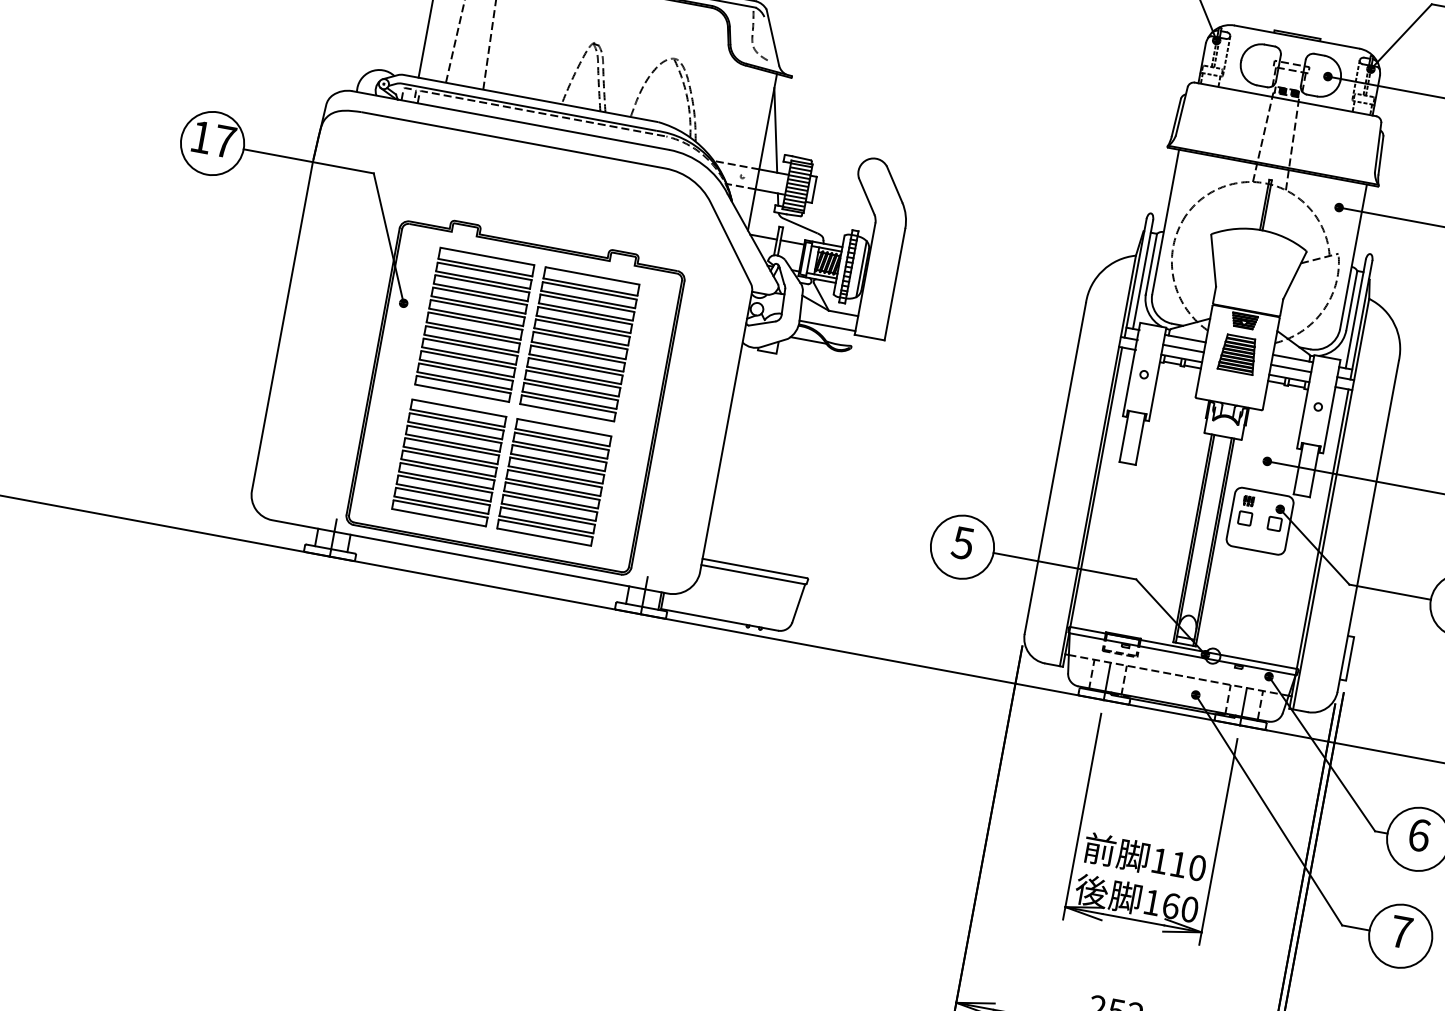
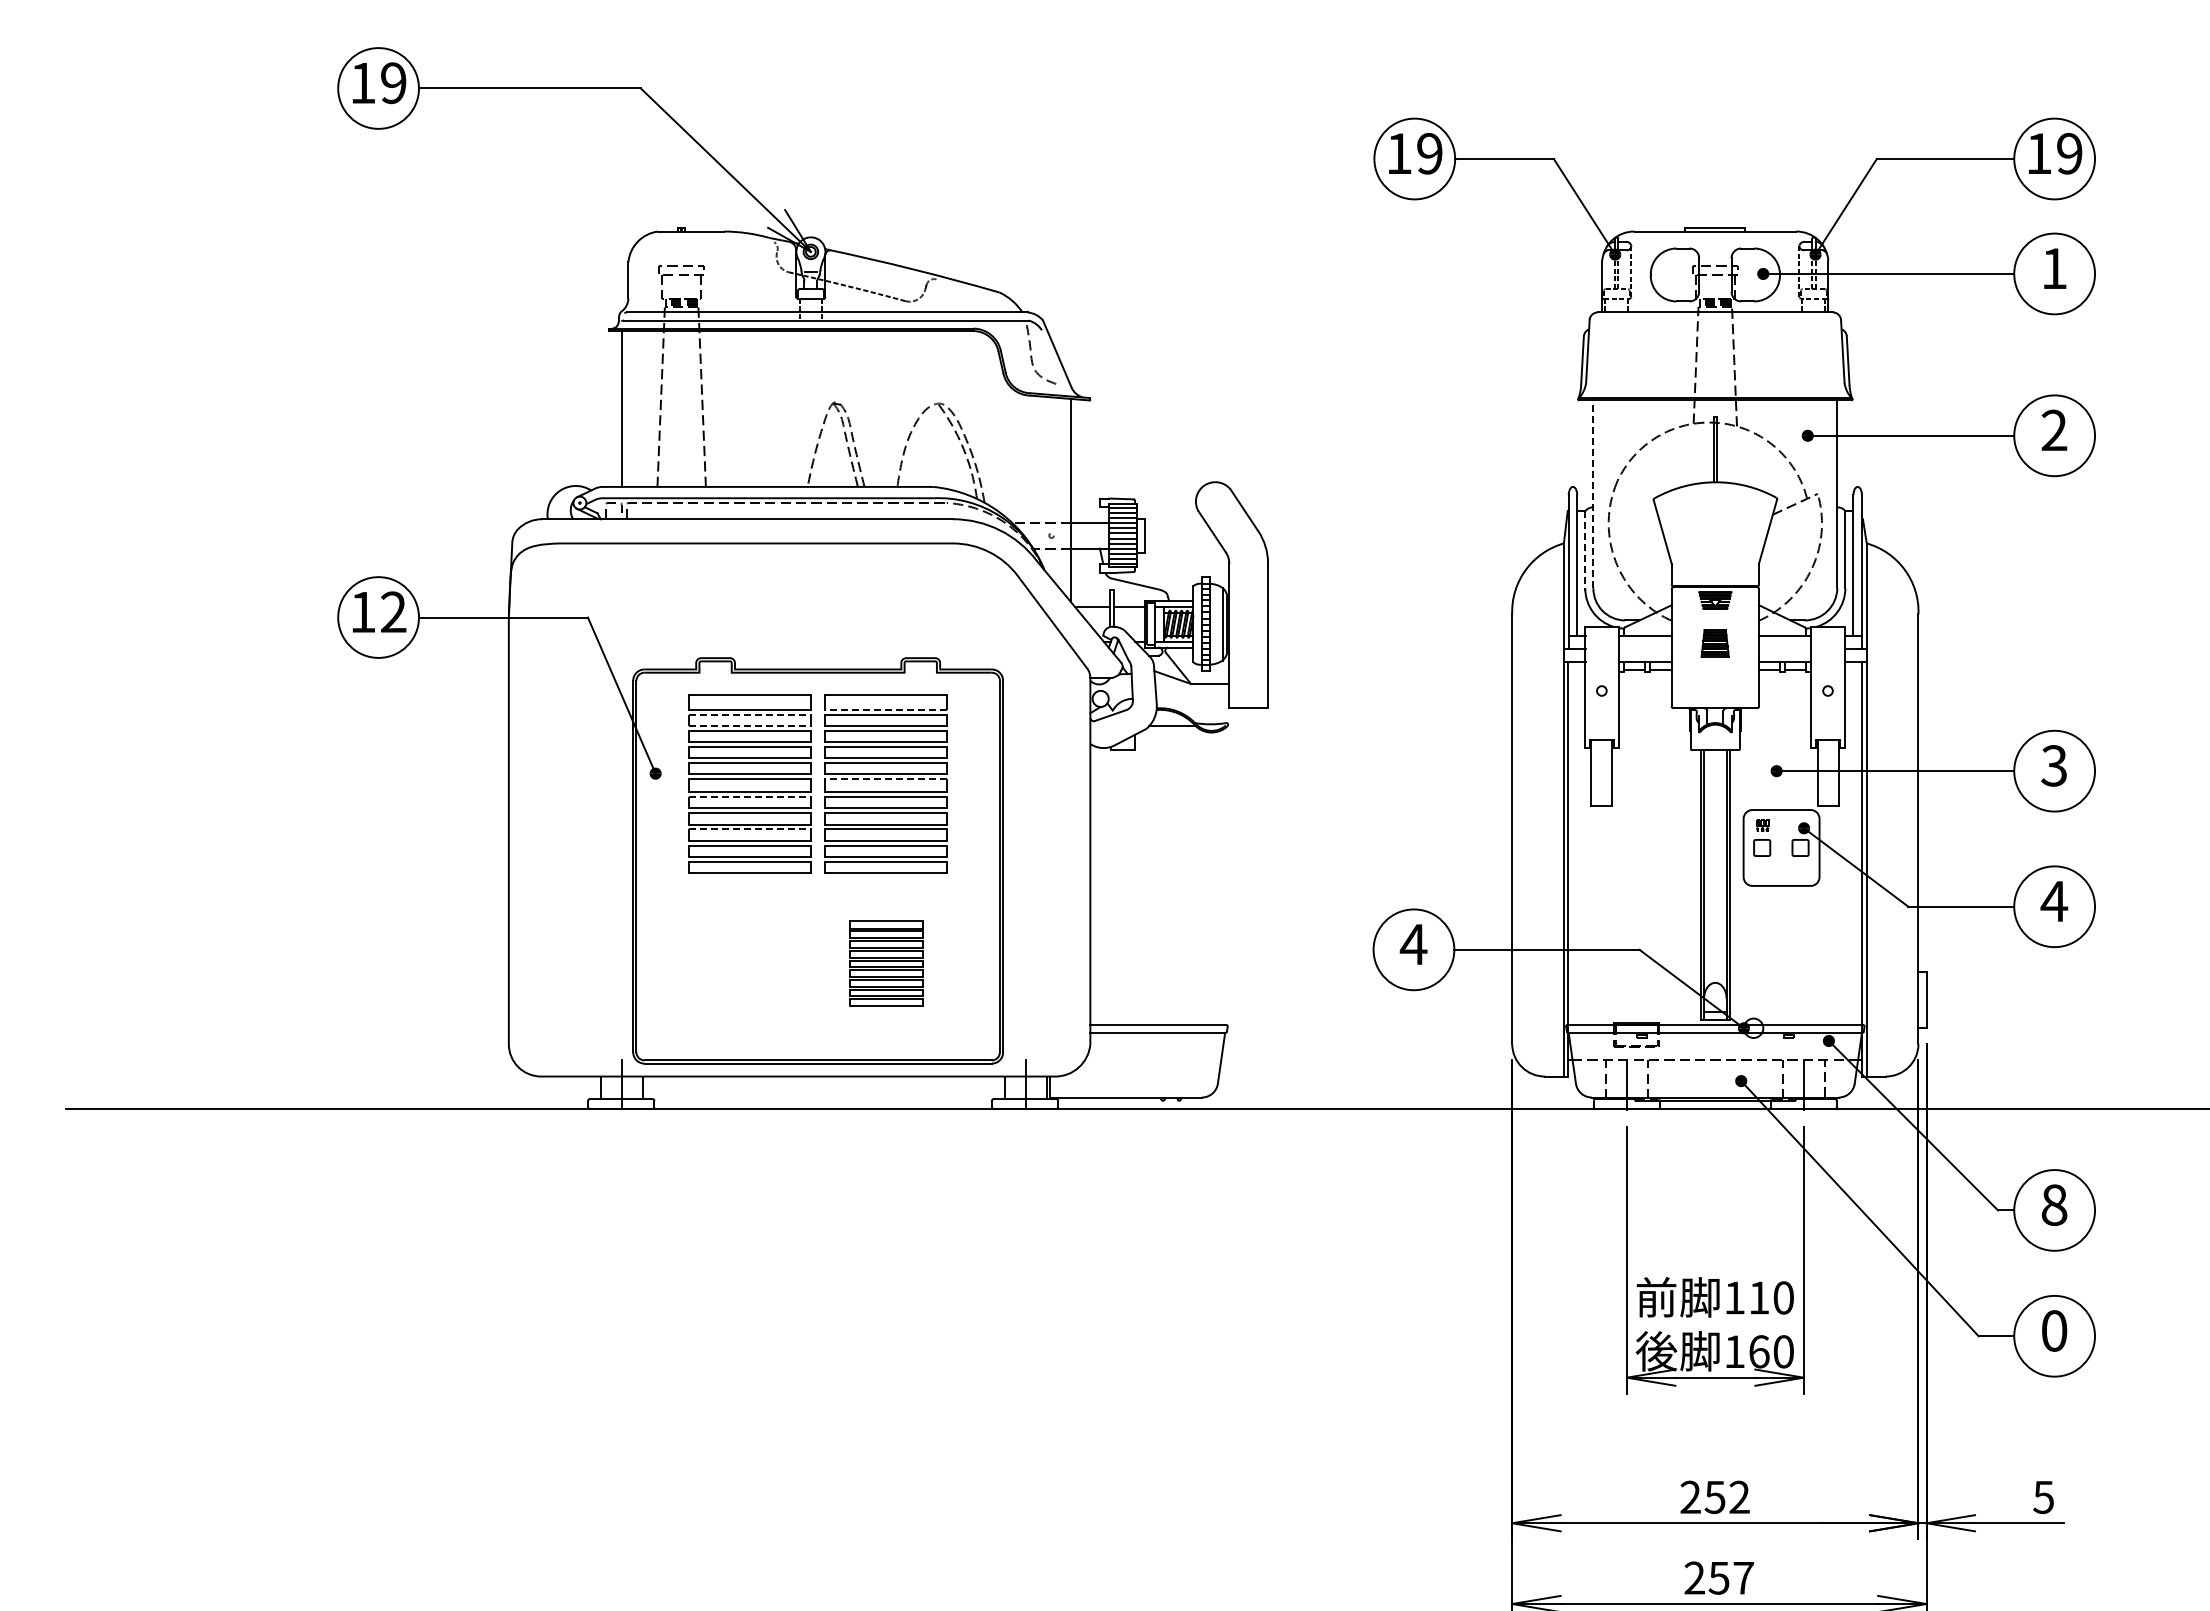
line: (775, 130) -> (1082, 469), removed
text: (224, 141) -> (393, 611), 17 -> 12
line: (1165, 222) -> (1593, 494), solid -> dashed
line: (1151, 264) -> (1585, 550), solid -> dashed
line: (484, 271) -> (749, 714), solid -> dashed
line: (482, 280) -> (749, 726), solid -> dashed
line: (590, 286) -> (886, 709), solid -> dashed
line: (827, 325) -> (1192, 703), removed
line: (472, 335) -> (749, 797), solid -> dashed
line: (580, 340) -> (886, 779), solid -> dashed
line: (1182, 348) -> (1644, 649), removed
part: (1237, 354) -> (1714, 643), size x0.6
line: (467, 359) -> (749, 829), solid -> dashed
line: (1290, 368) -> (1784, 649), removed
part: (448, 462) -> (749, 963), removed
part: (553, 482) -> (885, 963), size x0.6
text: (962, 543) -> (1413, 944), 5 -> 4
text: (1419, 834) -> (2054, 1204), 6 -> 8
text: (1401, 931) -> (2054, 1330), 7 -> 0

